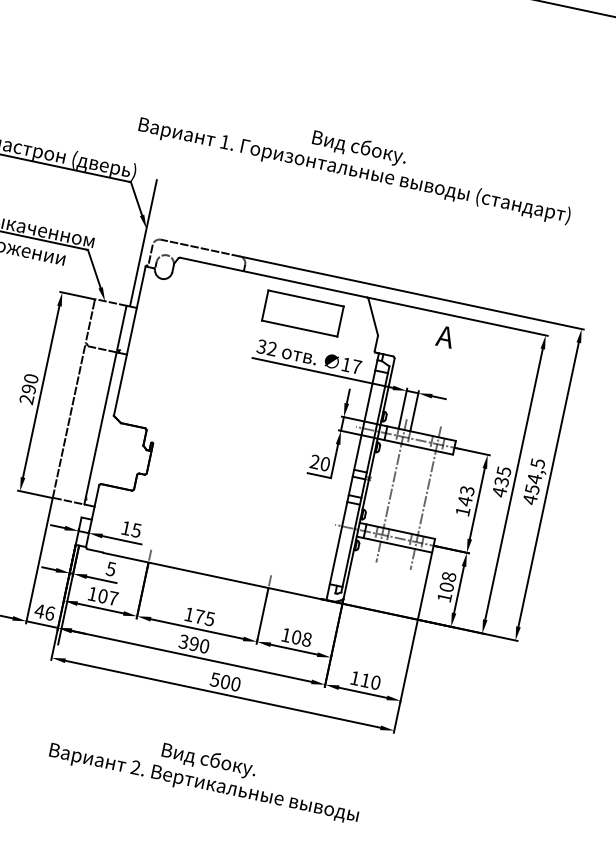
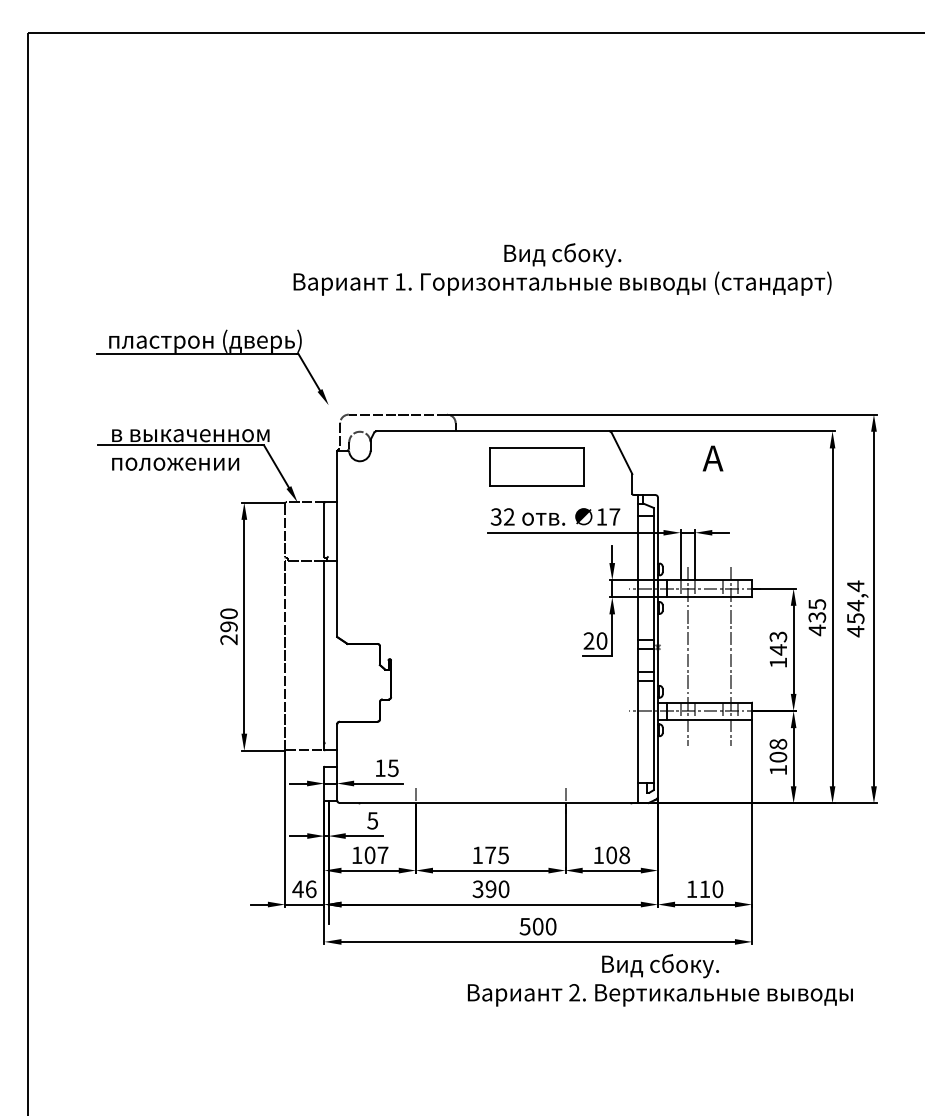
line: (143, 242) -> (328, 422), removed
text: (537, 463) -> (855, 586), 454,5 -> 454,4
text: (206, 772) -> (660, 980), moved

